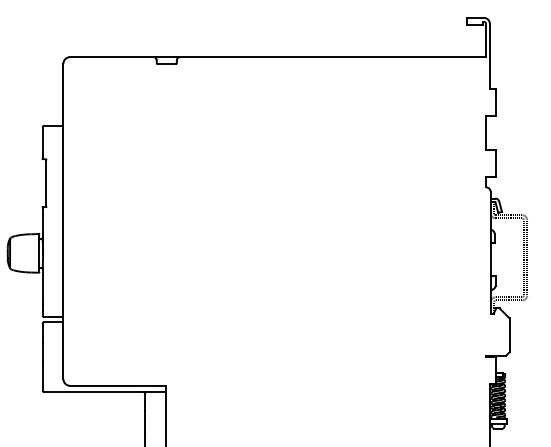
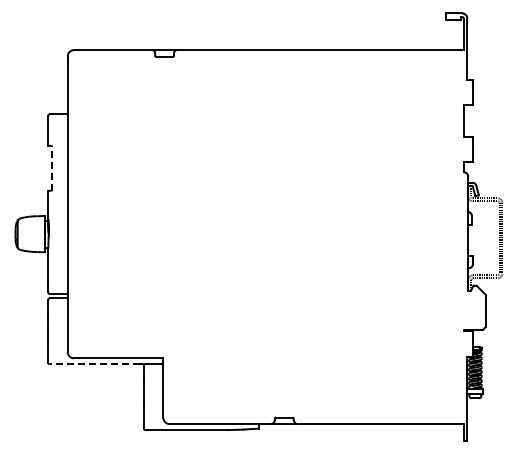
line: (46, 182) -> (51, 167), solid -> dashed
line: (92, 392) -> (94, 364), solid -> dashed

